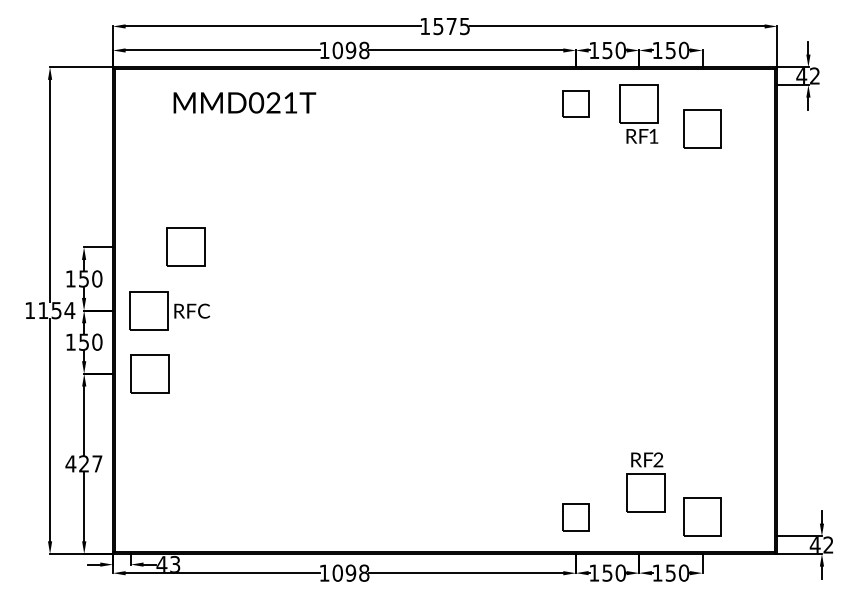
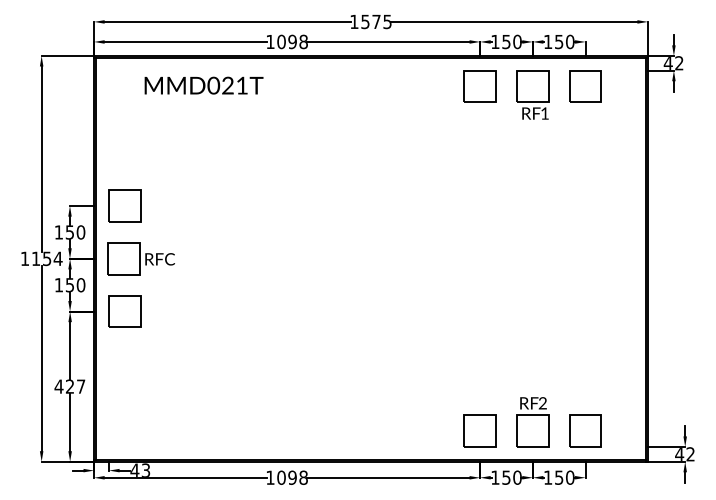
part: (575, 103) -> (479, 86), size x1.43
part: (702, 129) -> (585, 86), moved
part: (185, 246) -> (124, 205), moved
part: (645, 482) -> (532, 422), moved
part: (575, 516) -> (479, 430), size x1.43

